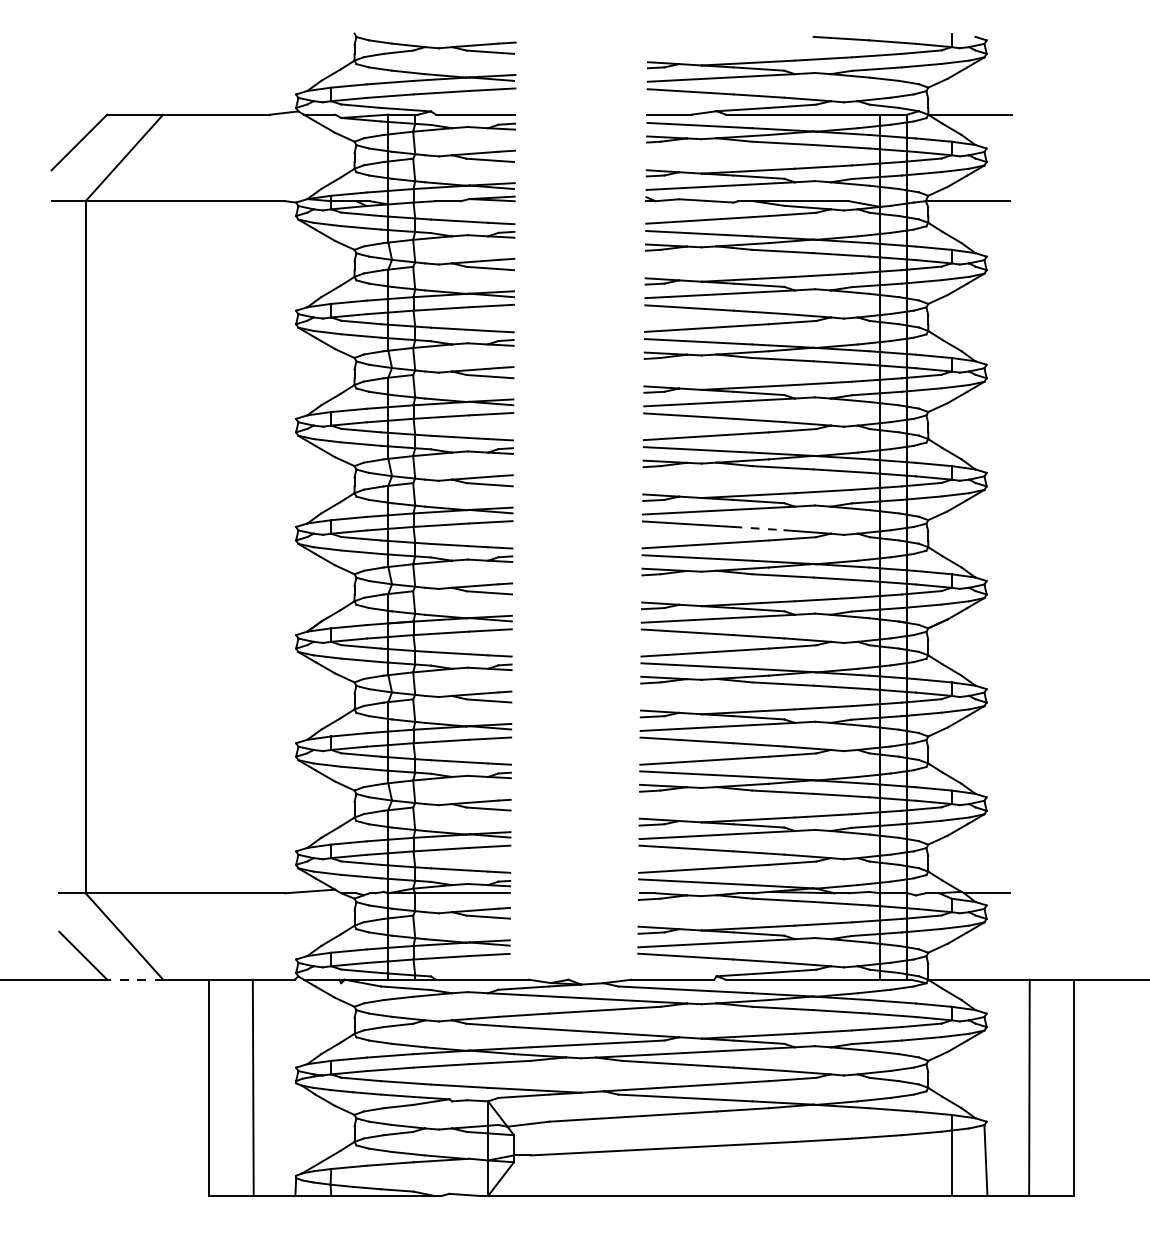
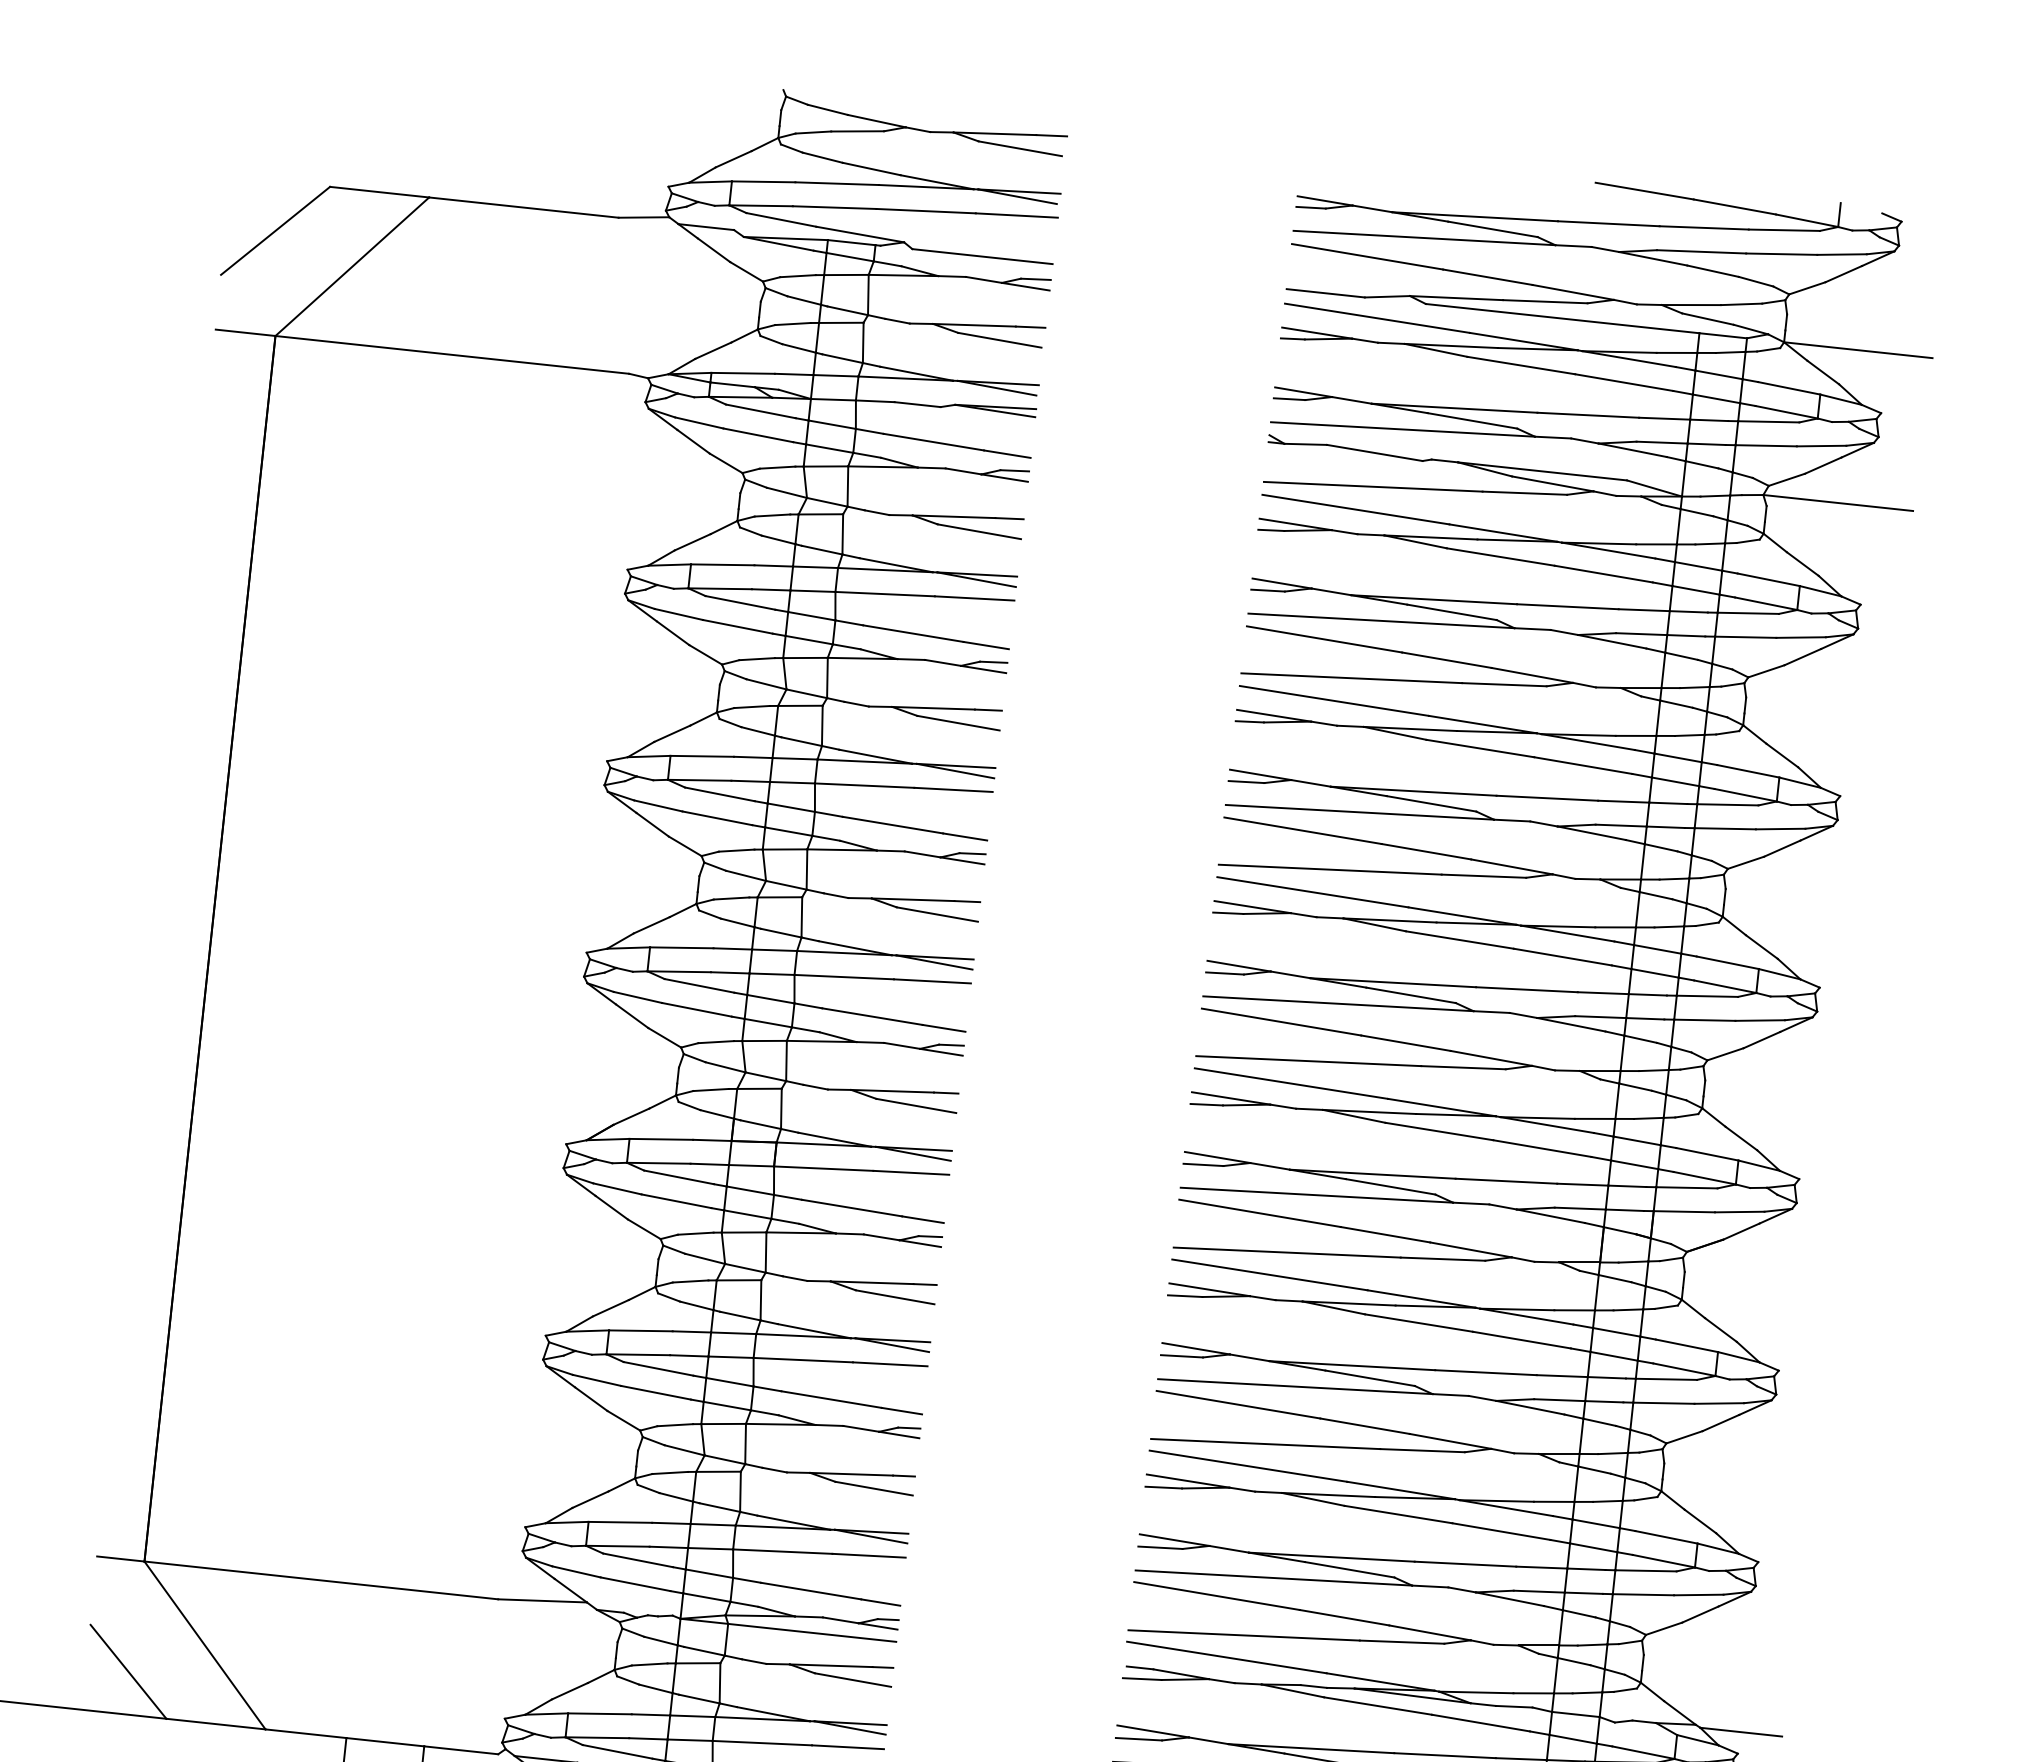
line: (759, 528) -> (1406, 1043), dashed -> solid
line: (135, 979) -> (216, 1723), dashed -> solid

